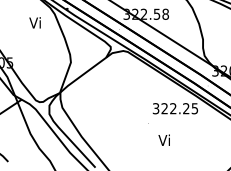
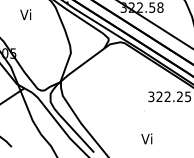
text: (34, 22) -> (25, 14), moved
text: (163, 139) -> (146, 138), moved

